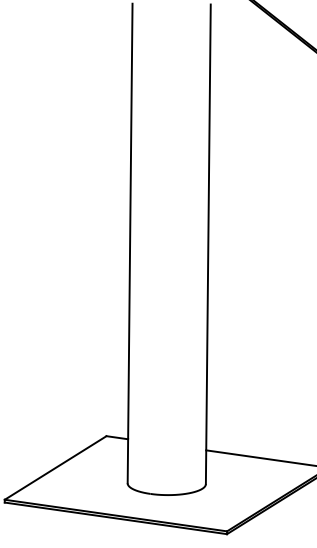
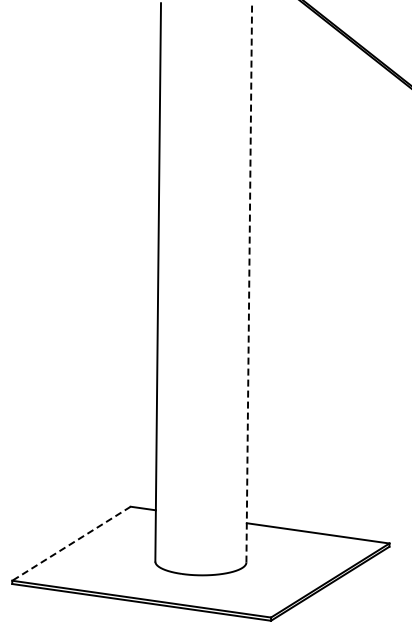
line: (208, 243) -> (249, 282), solid -> dashed
line: (55, 467) -> (71, 543), solid -> dashed

